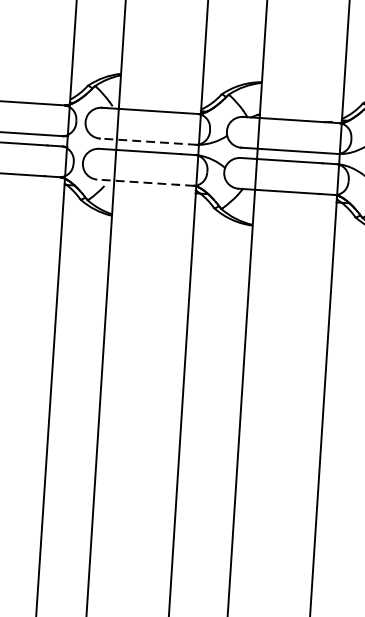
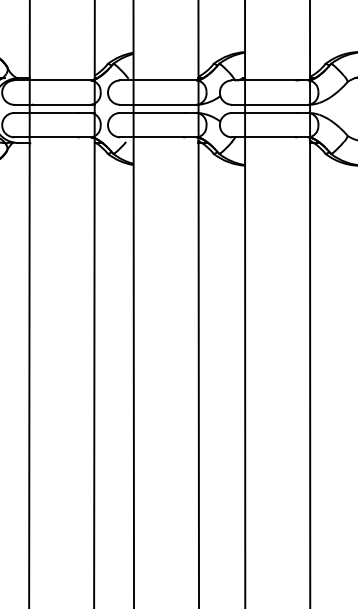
line: (147, 141) -> (157, 104), dashed -> solid
line: (144, 182) -> (157, 137), dashed -> solid

